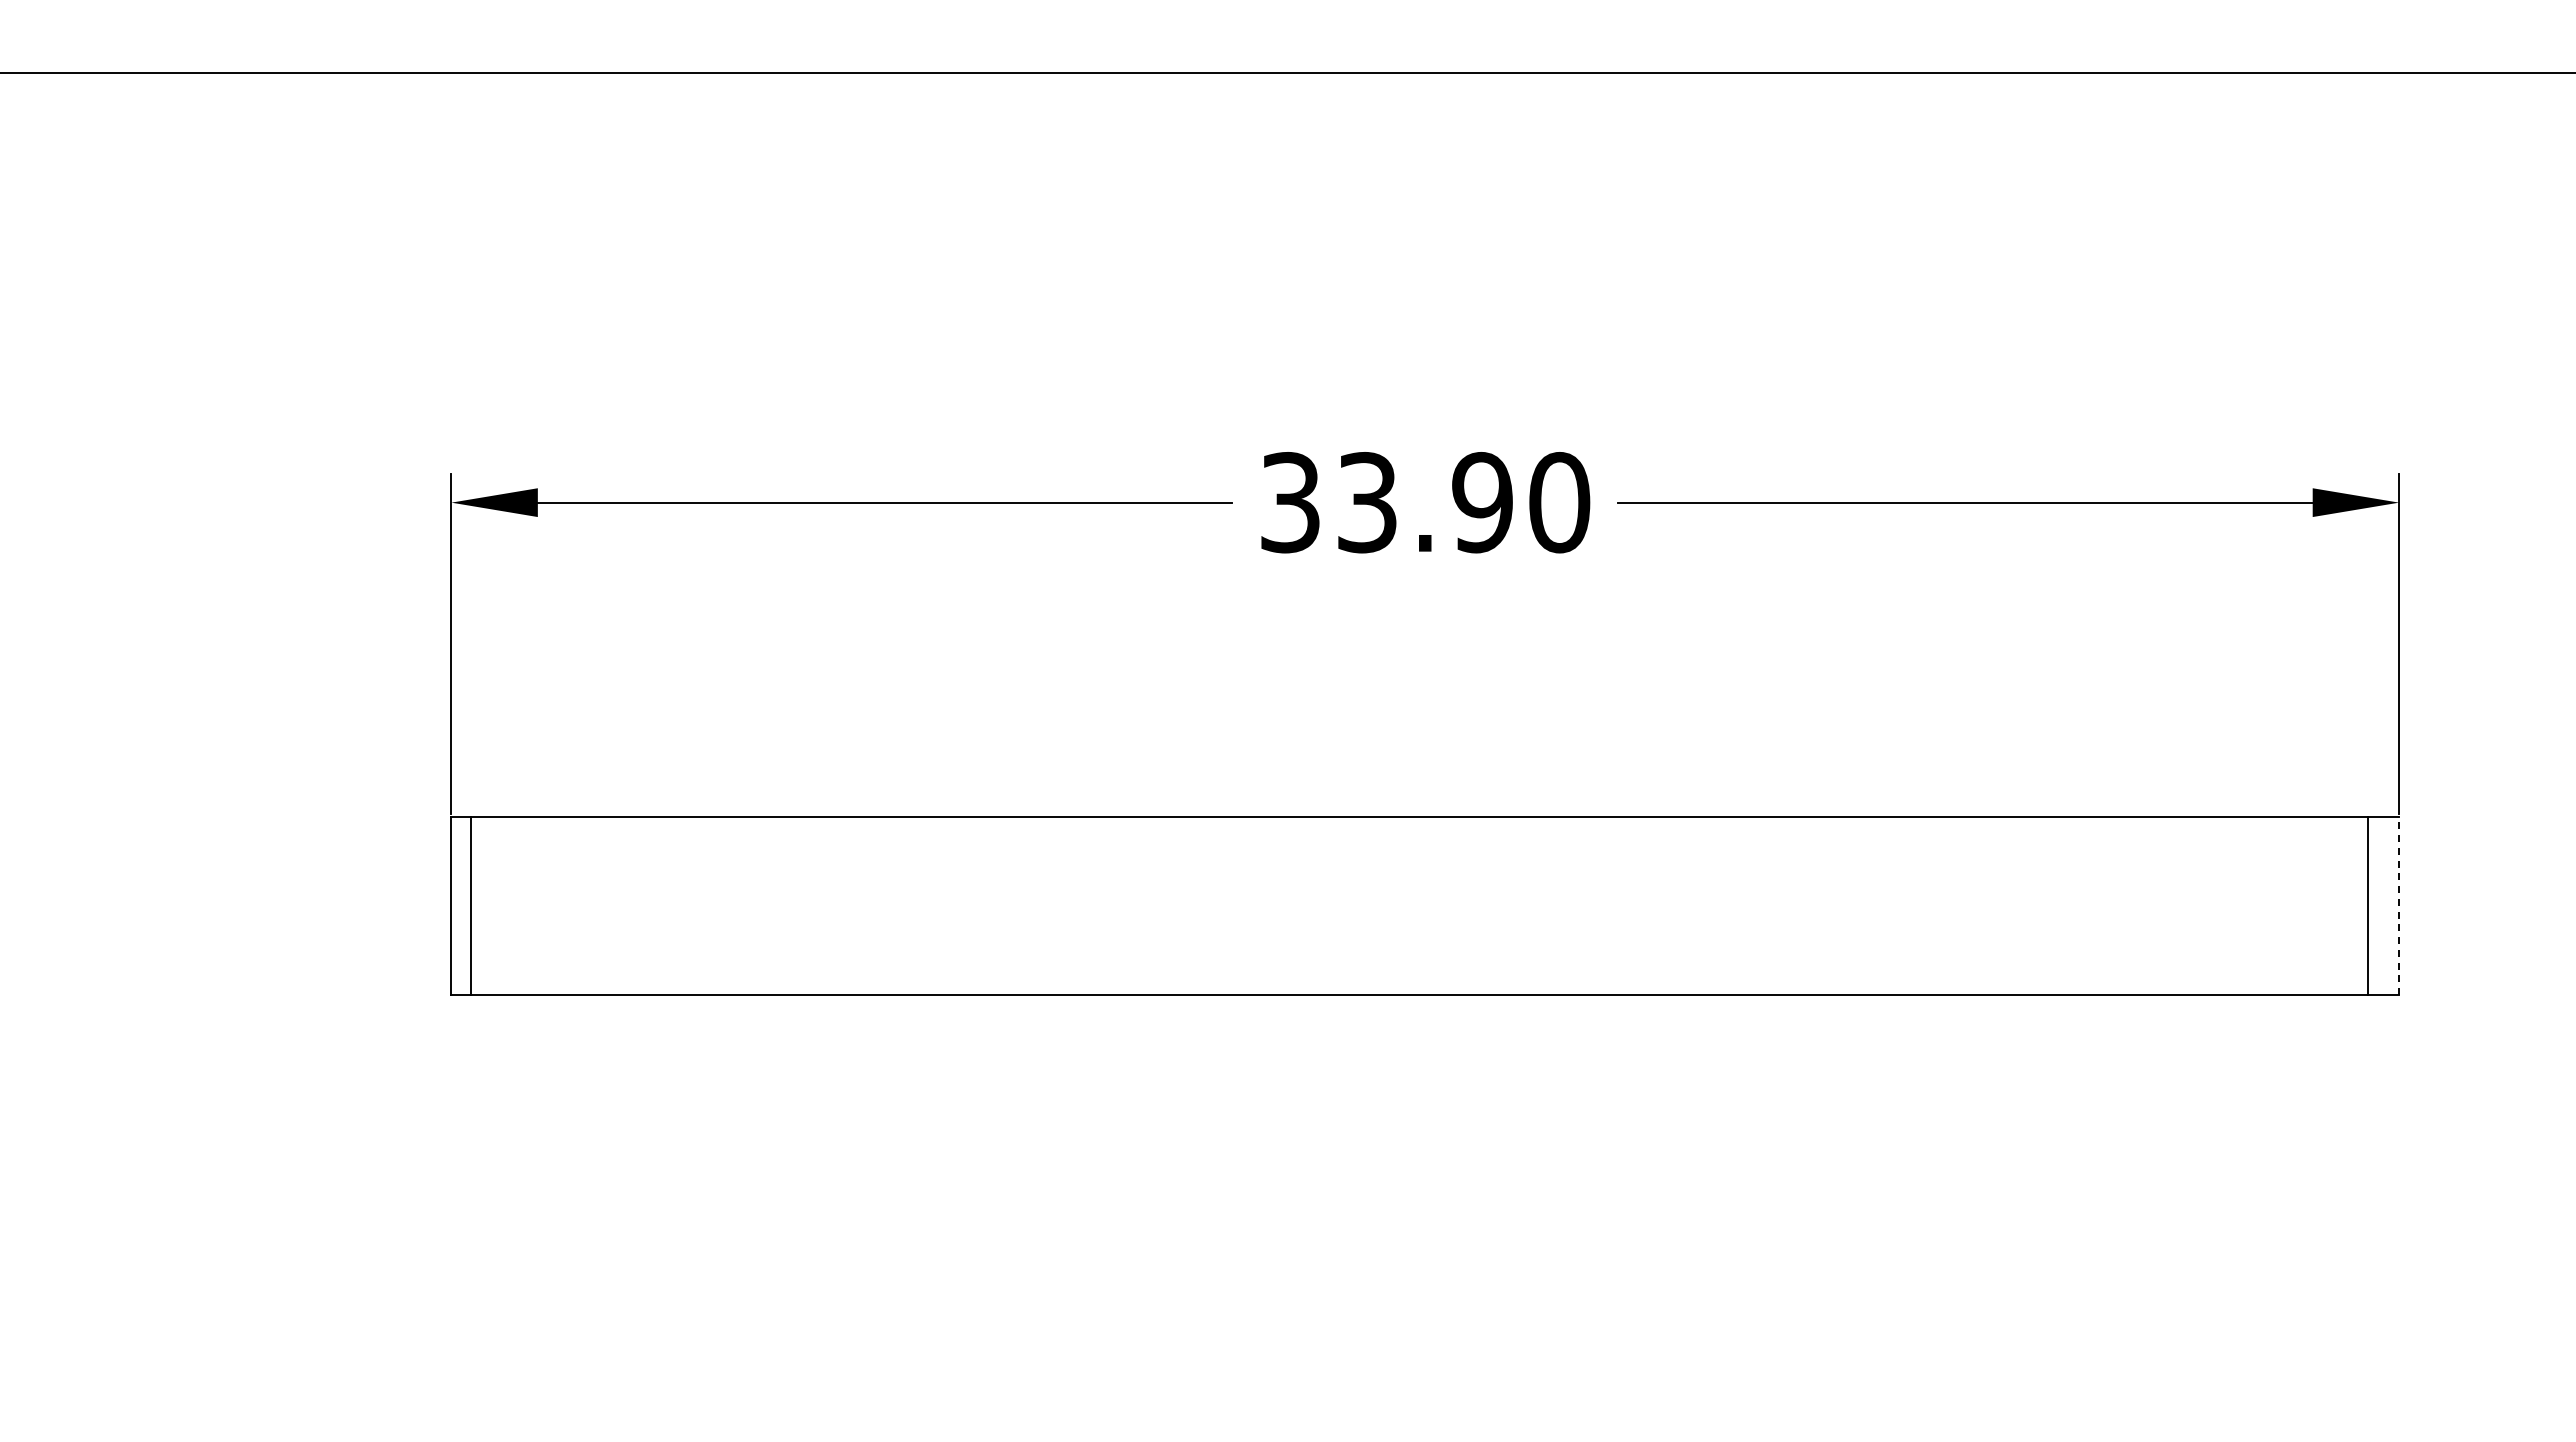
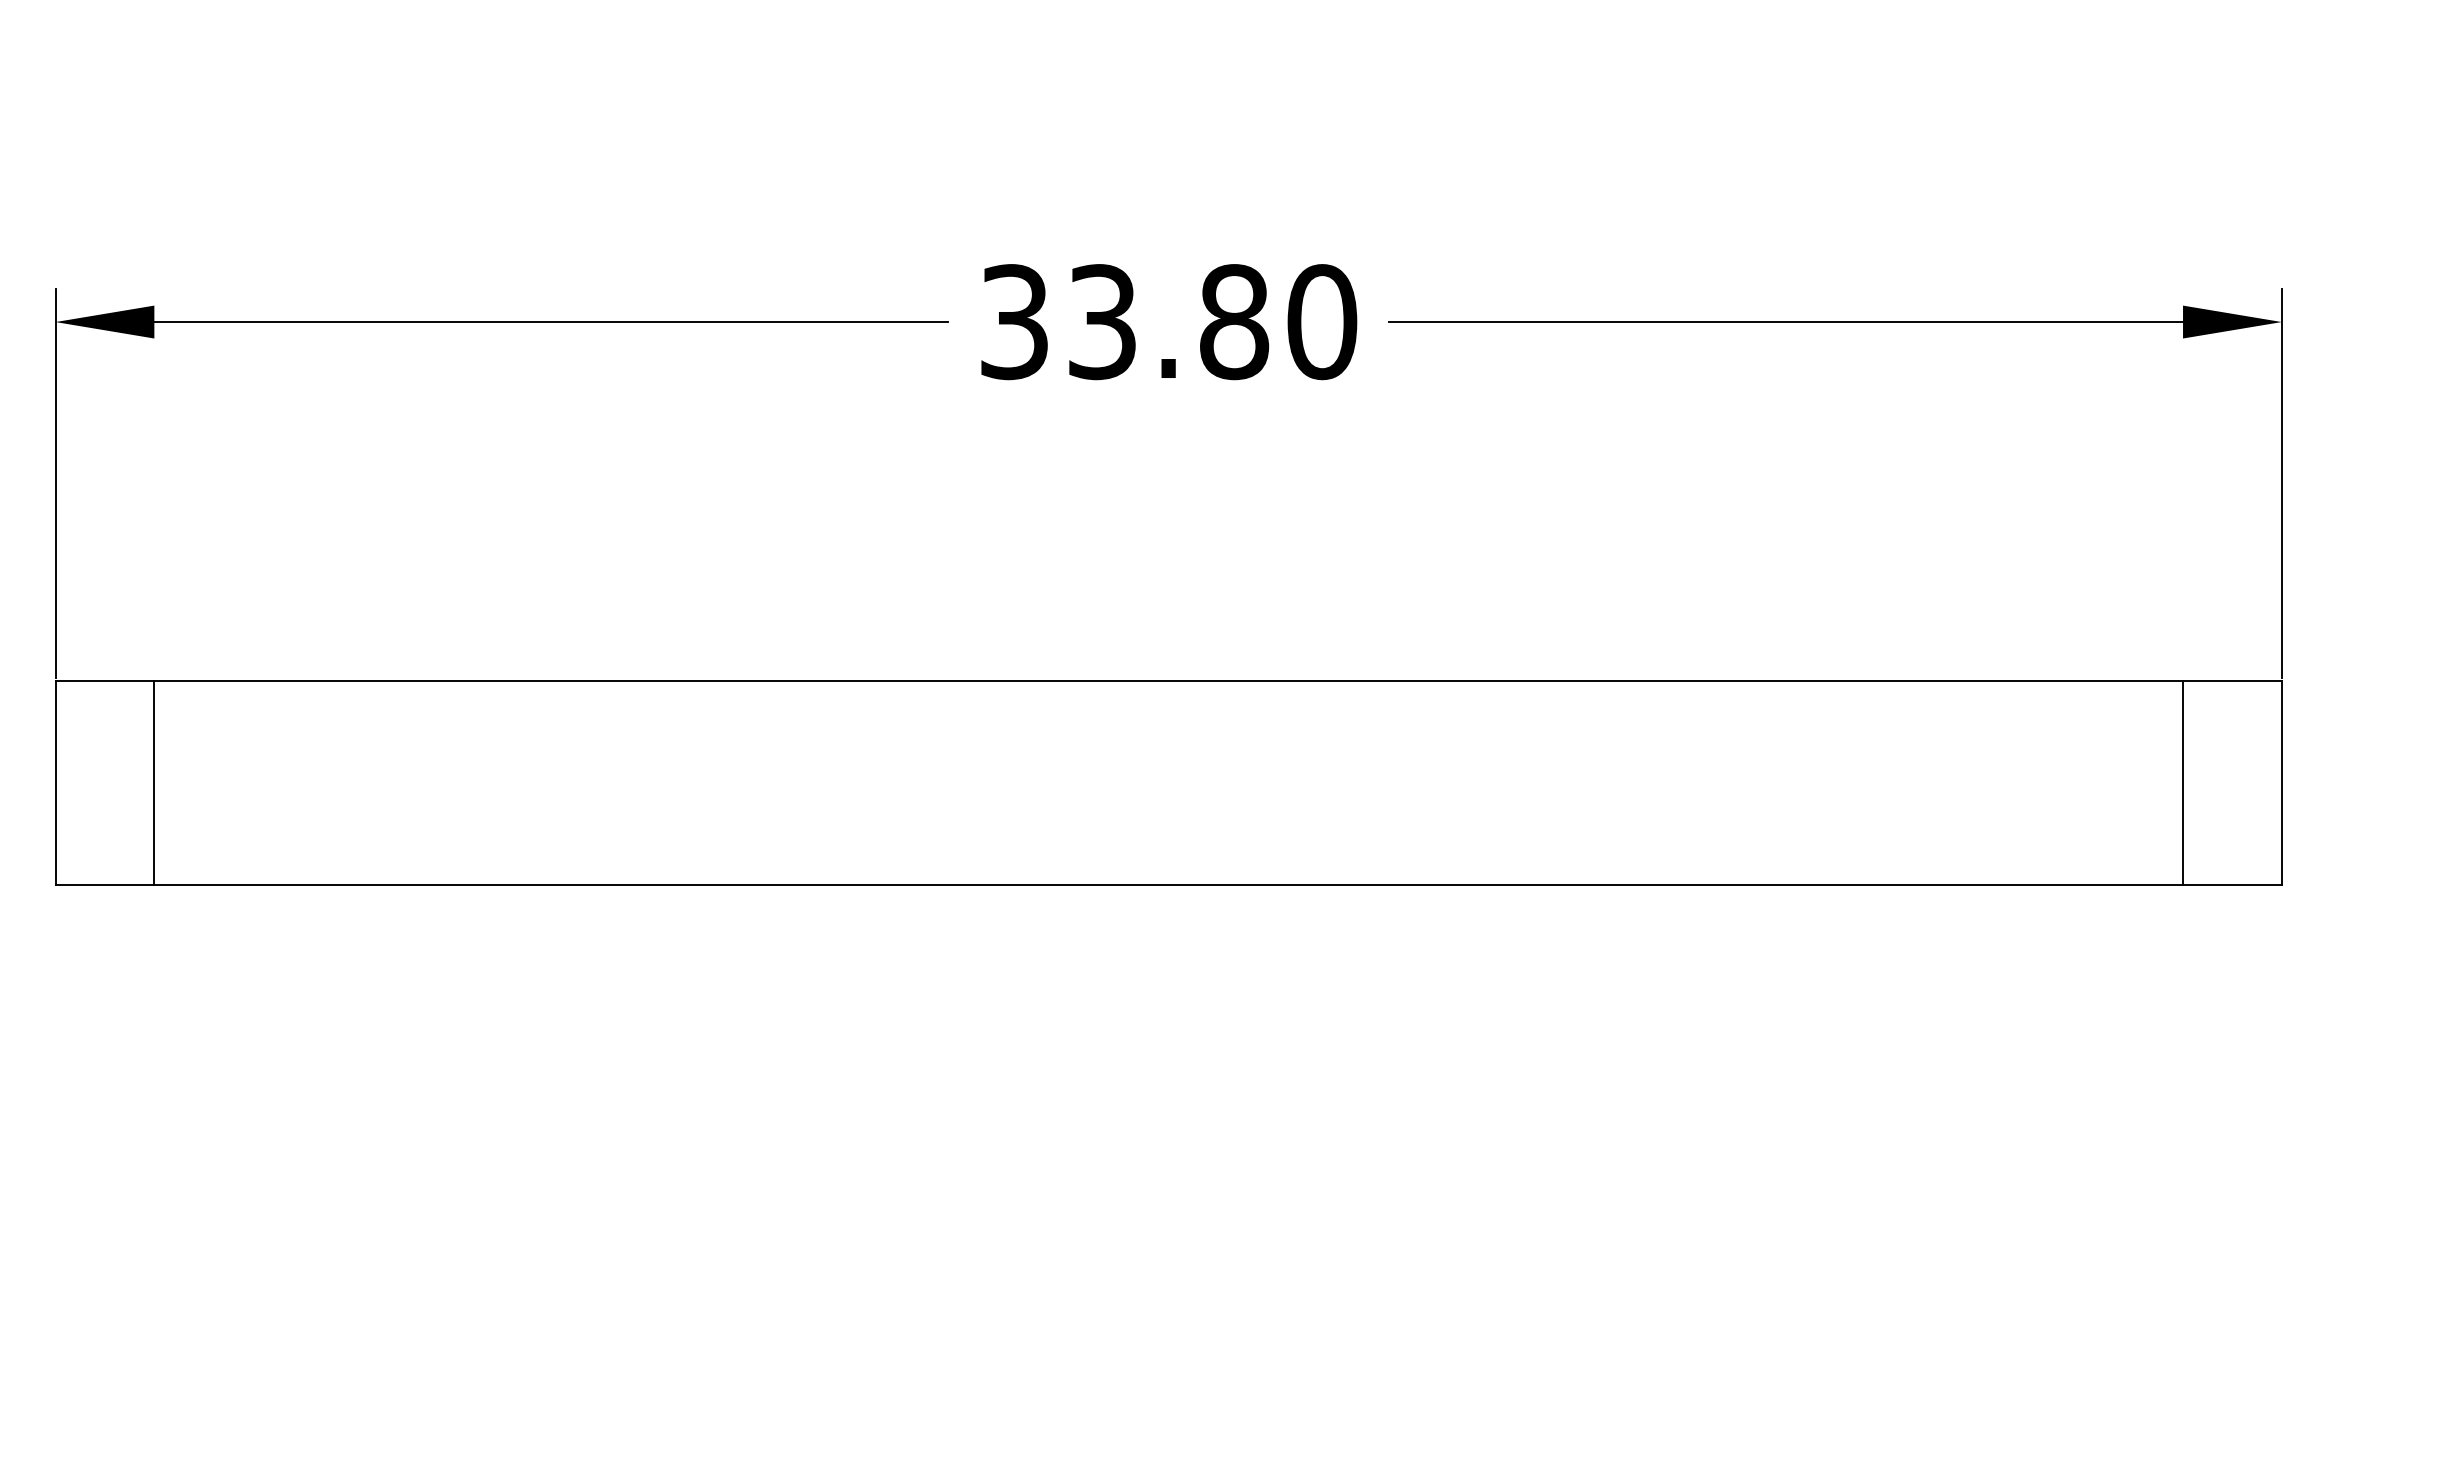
text: (1482, 502) -> (1234, 321), 33.90 -> 33.80
line: (470, 905) -> (153, 782), moved
line: (2367, 905) -> (2182, 782), moved
line: (2399, 905) -> (2282, 782), dashed -> solid

